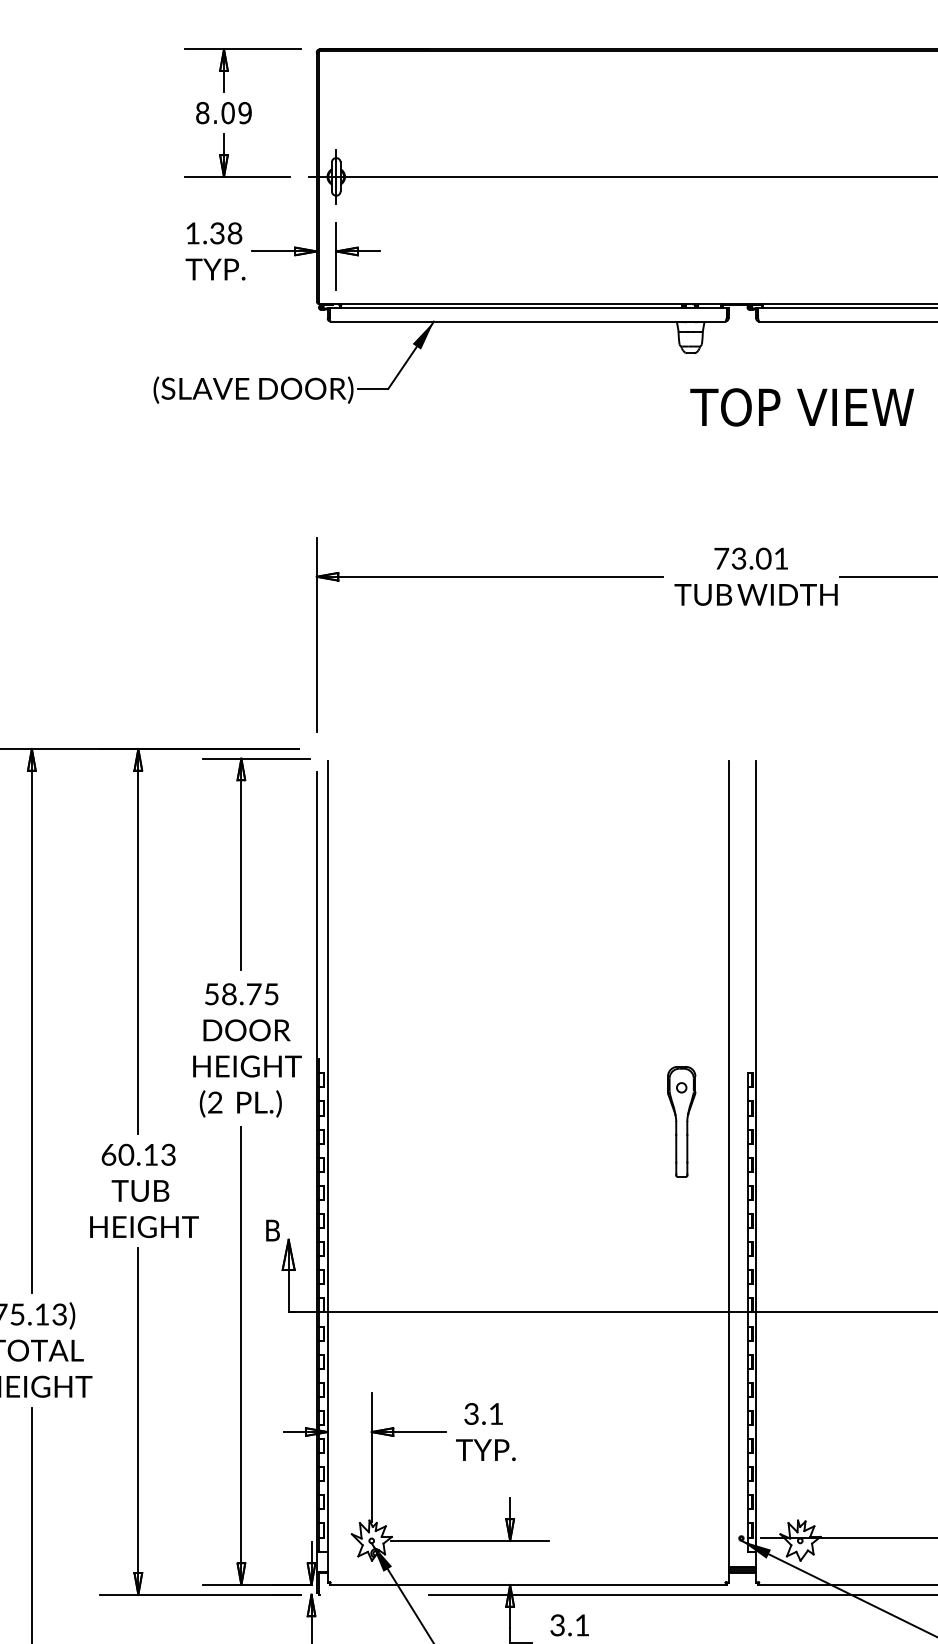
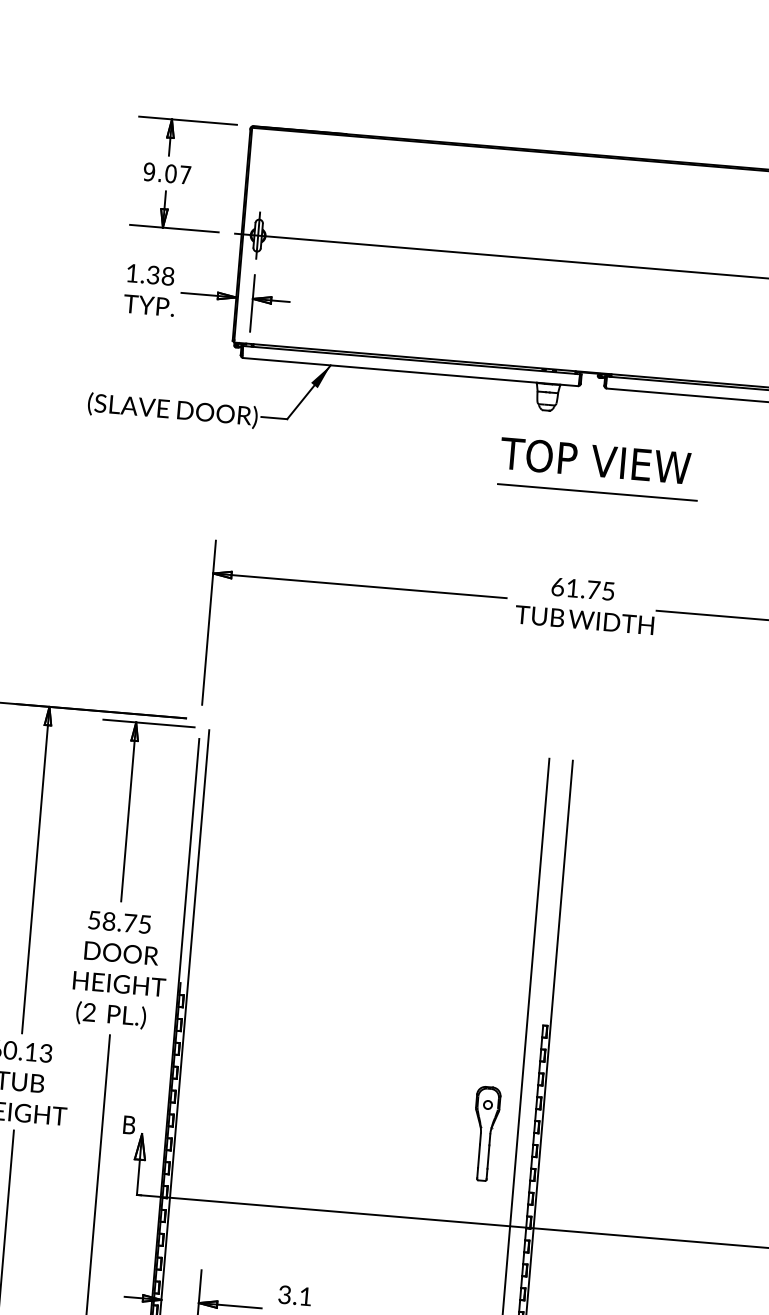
text: (223, 113) -> (167, 173), 8.09 -> 9.07
text: (801, 407) -> (594, 460), moved
line: (758, 444) -> (597, 492), added
text: (750, 558) -> (582, 588), 73.01 -> 61.75
part: (681, 1121) -> (485, 1133), moved

